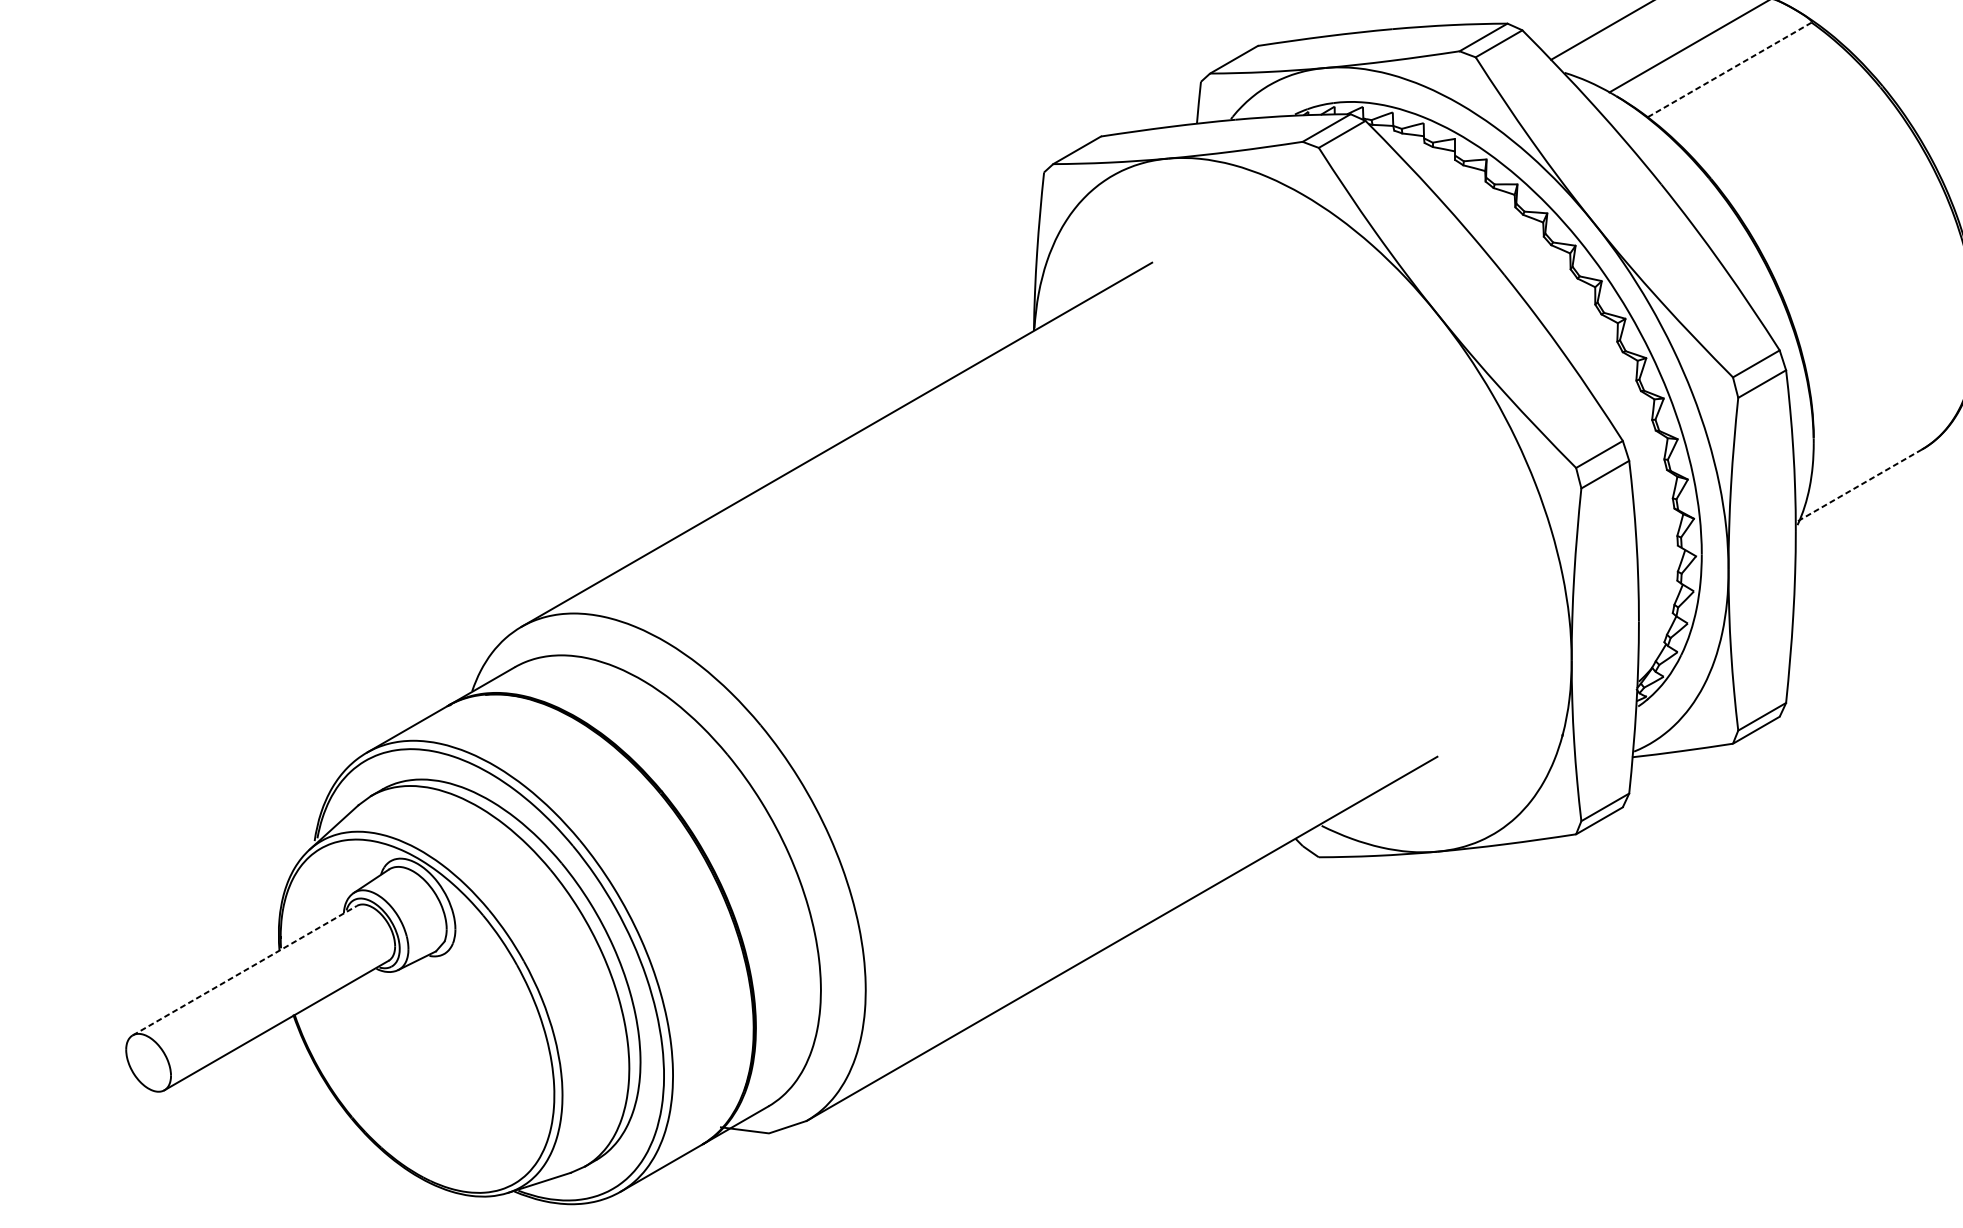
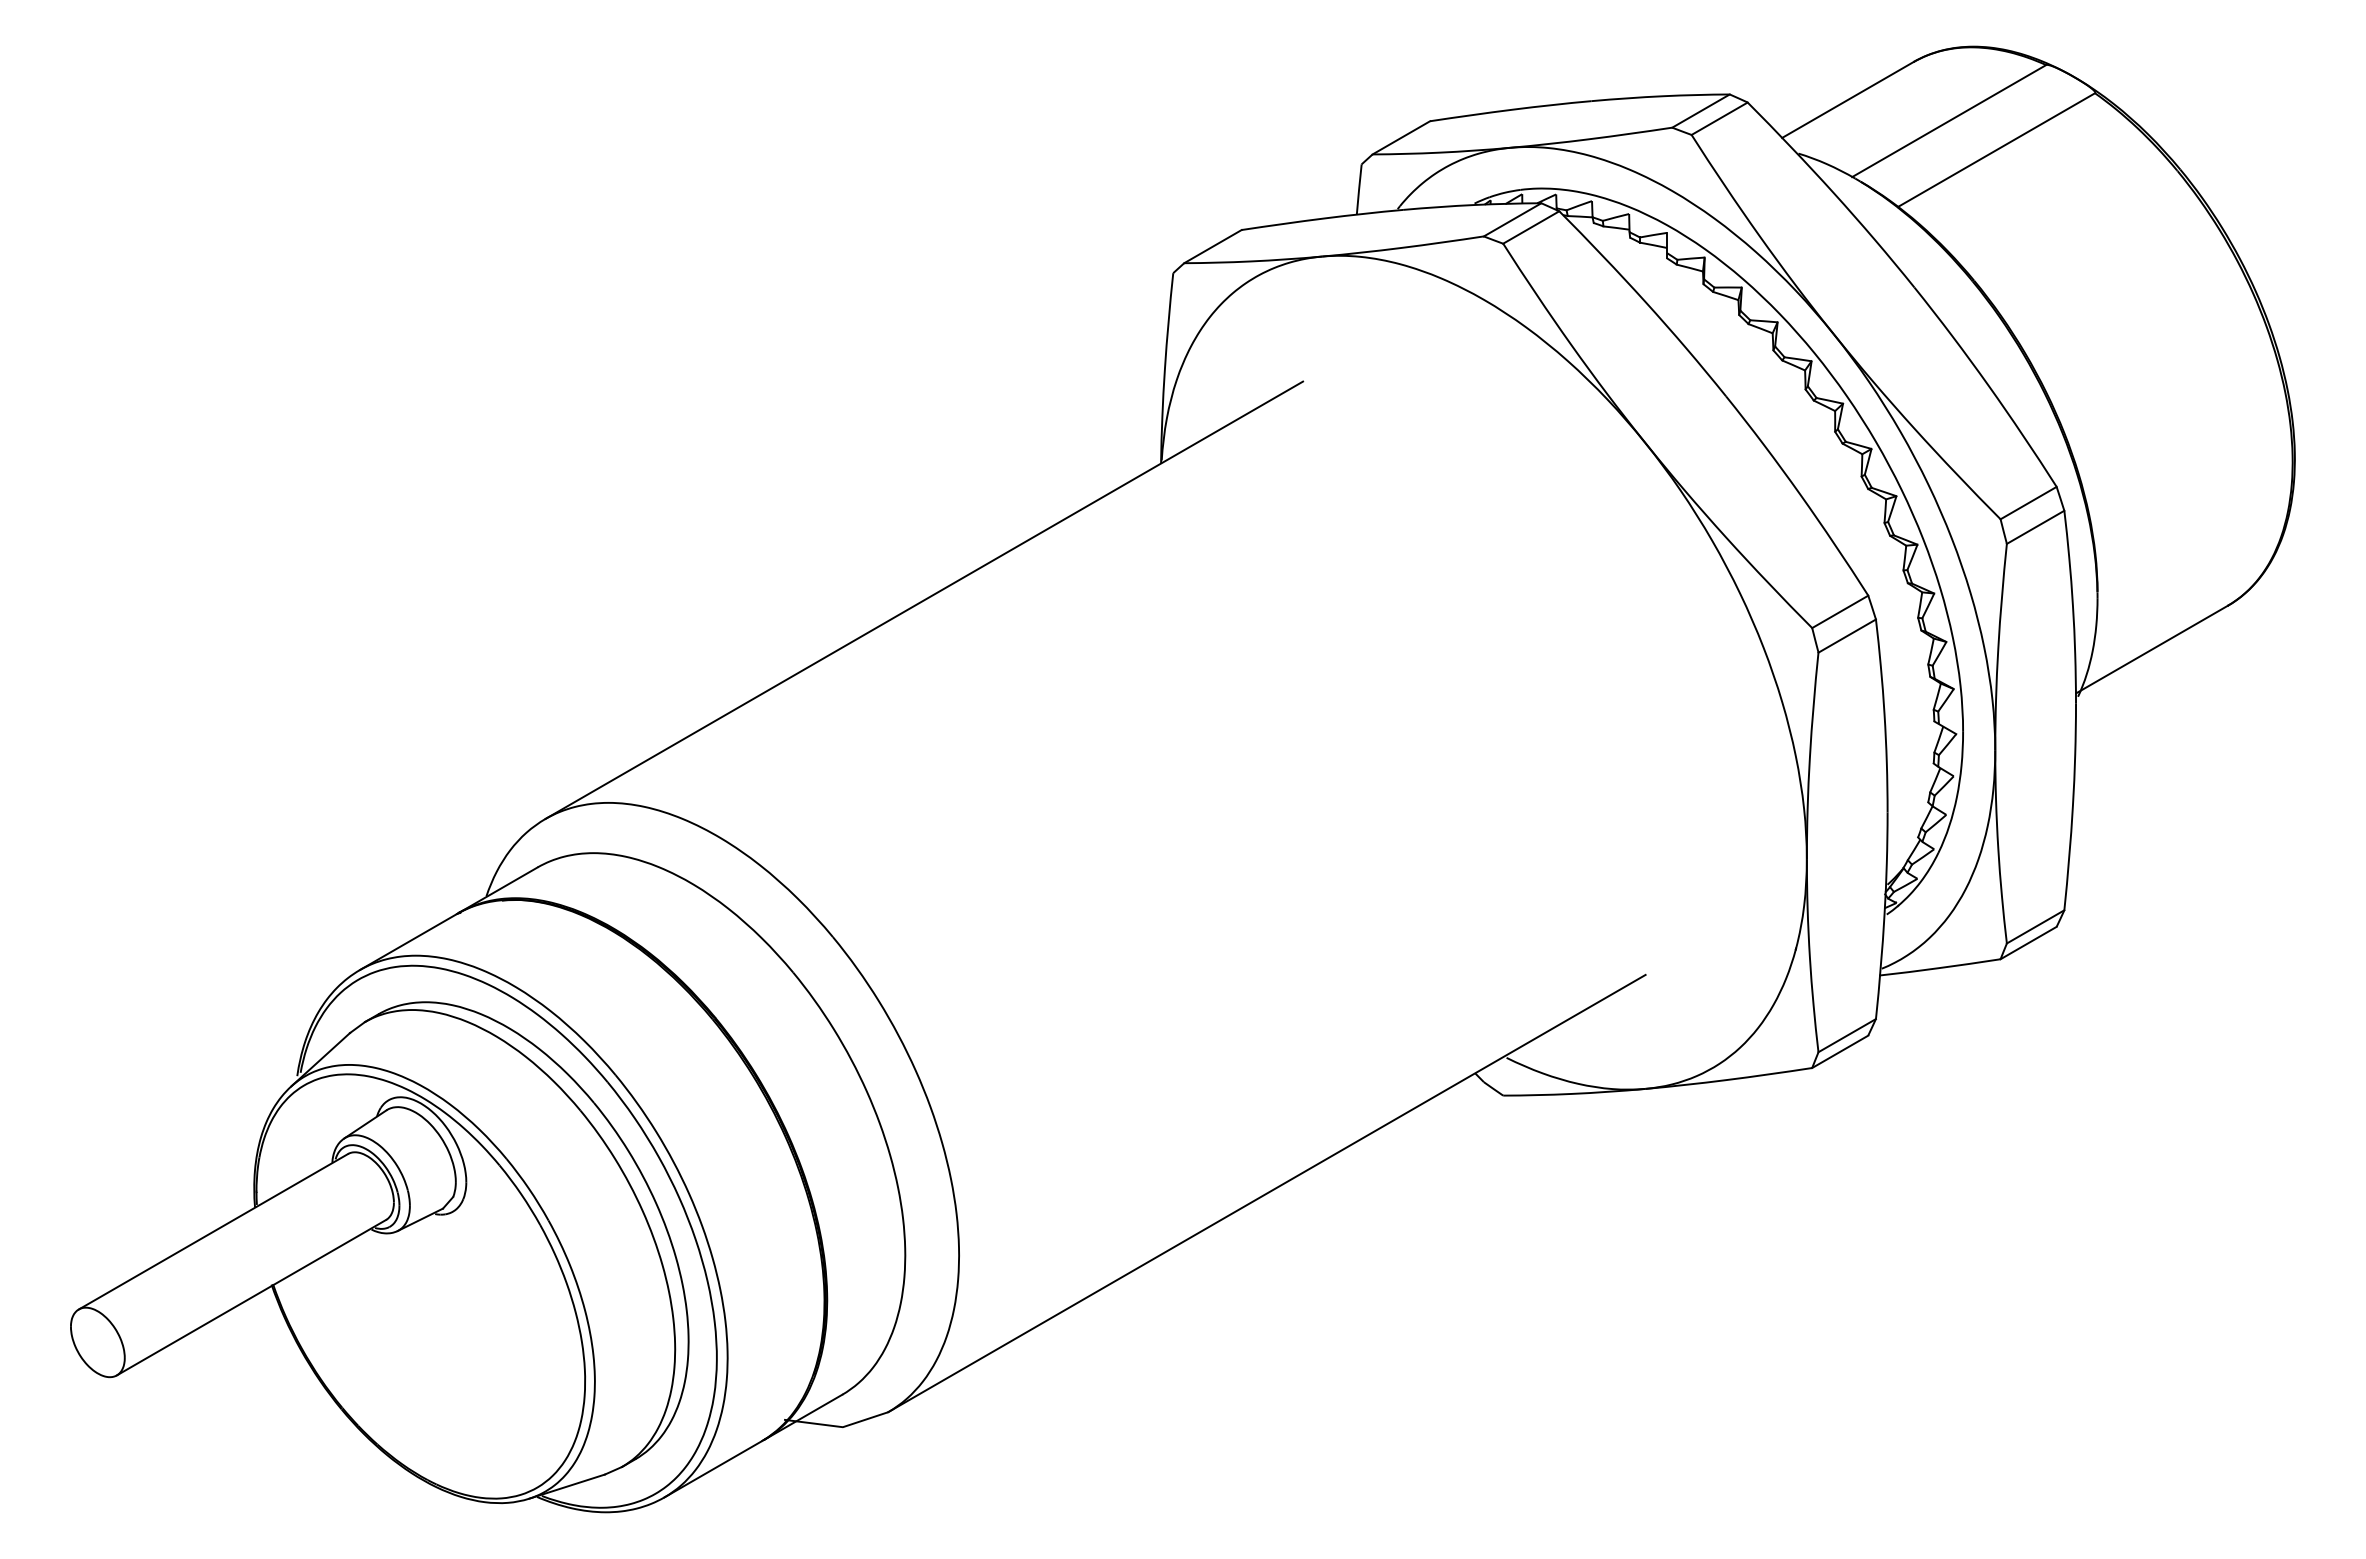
line: (1729, 70) -> (1996, 150), dashed -> solid
line: (1858, 485) -> (2151, 649), dashed -> solid
line: (244, 970) -> (213, 1231), dashed -> solid

